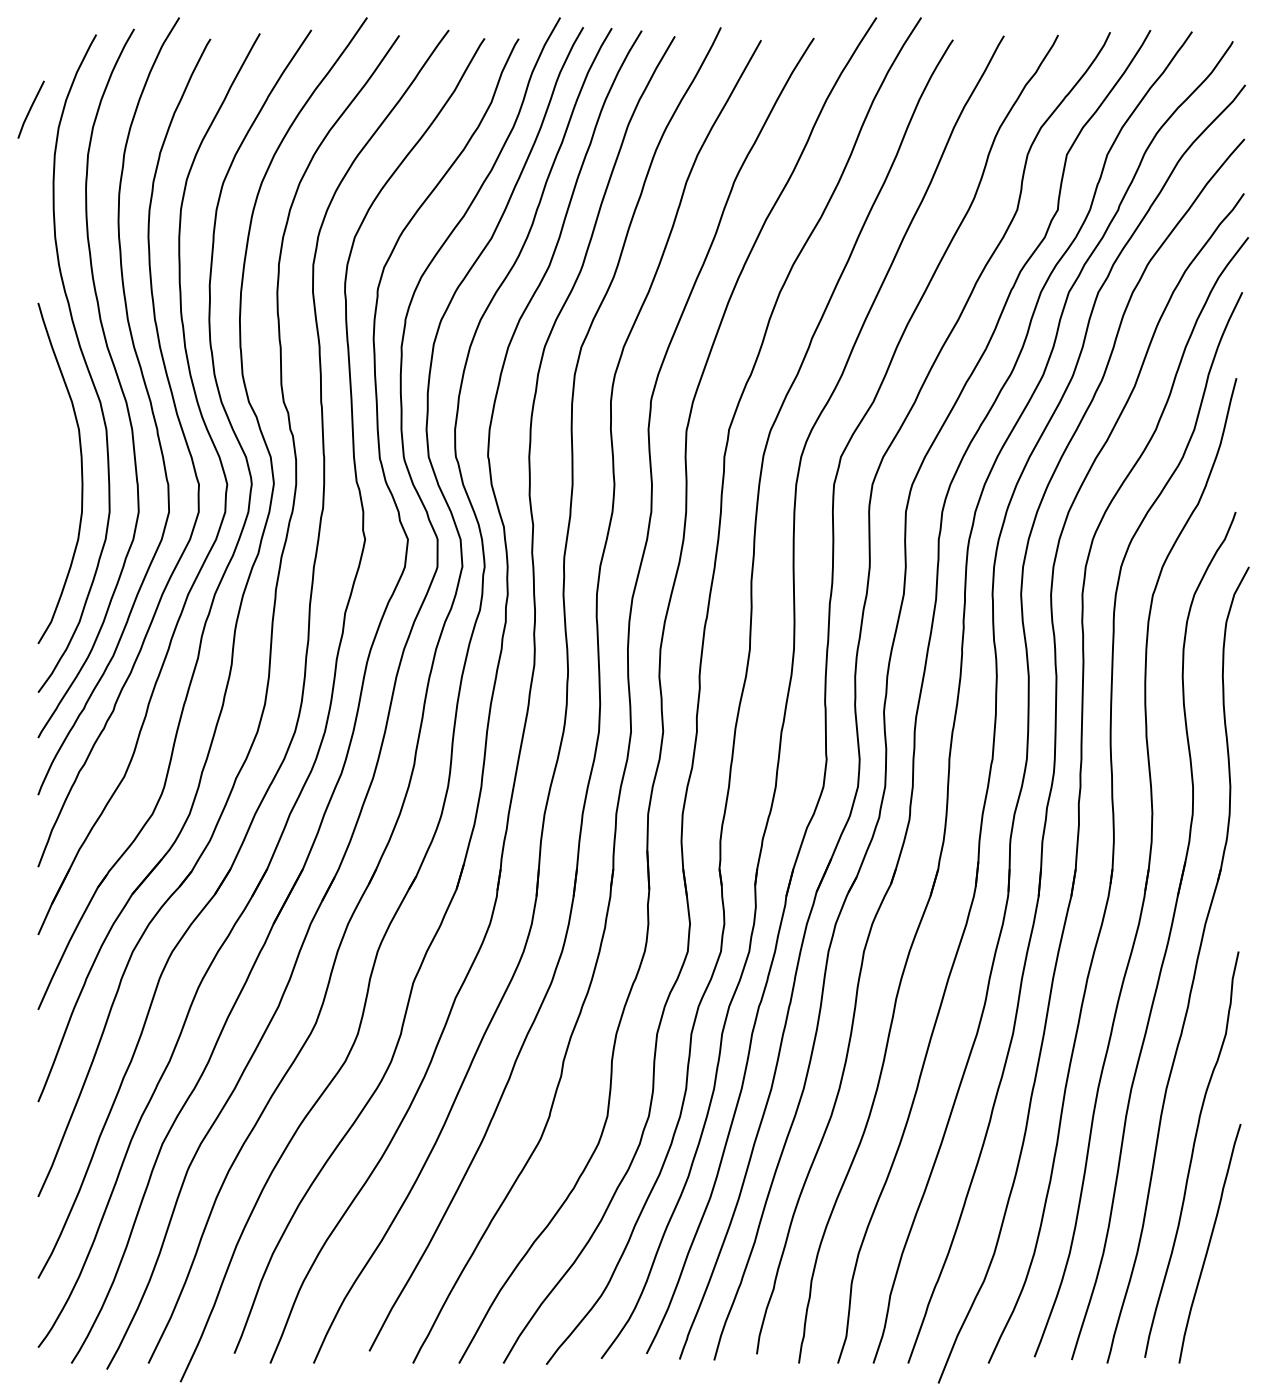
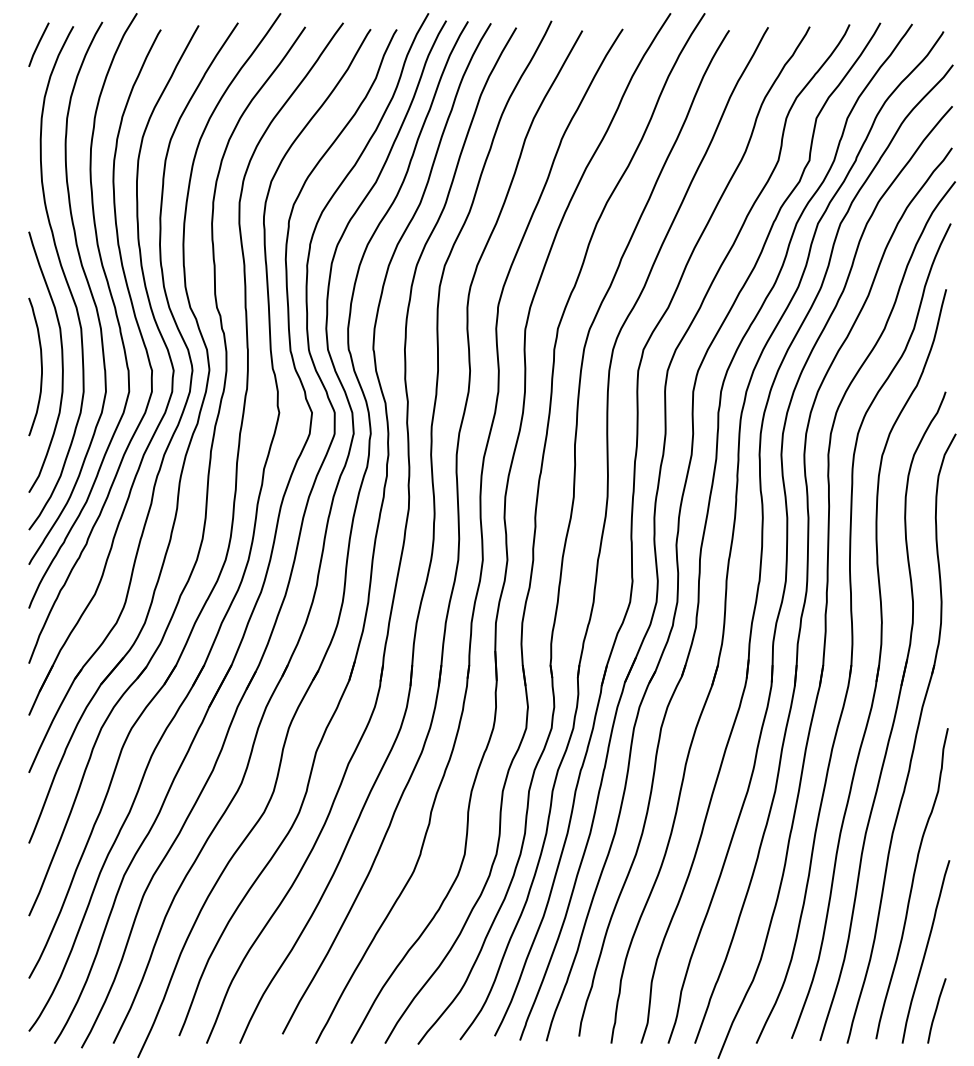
line: (30, 109) -> (38, 44), moved
curve: (54, 479) -> (41, 366), added
curve: (1223, 1320) -> (936, 1010), added

